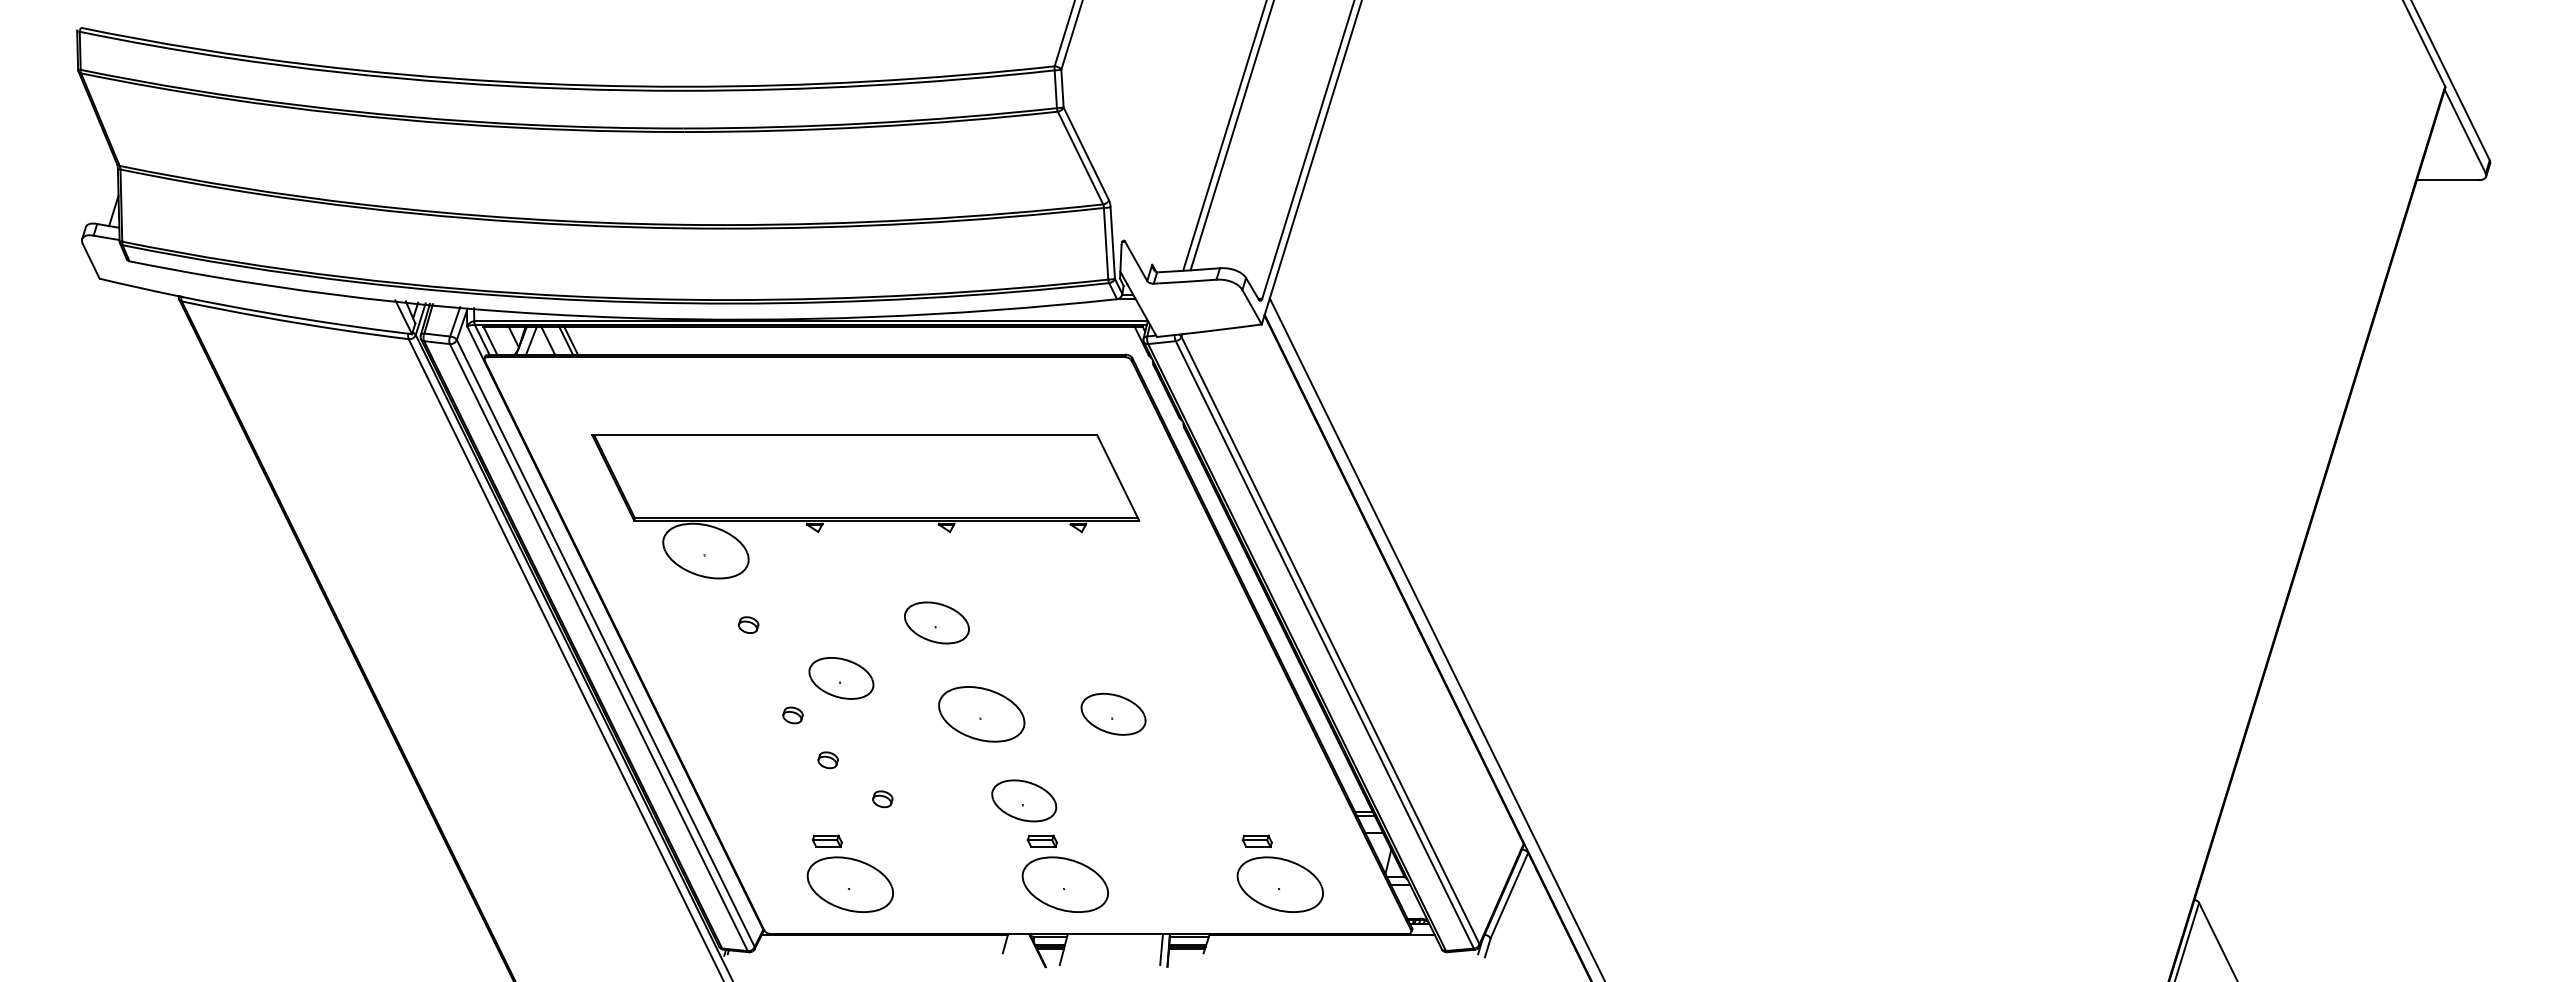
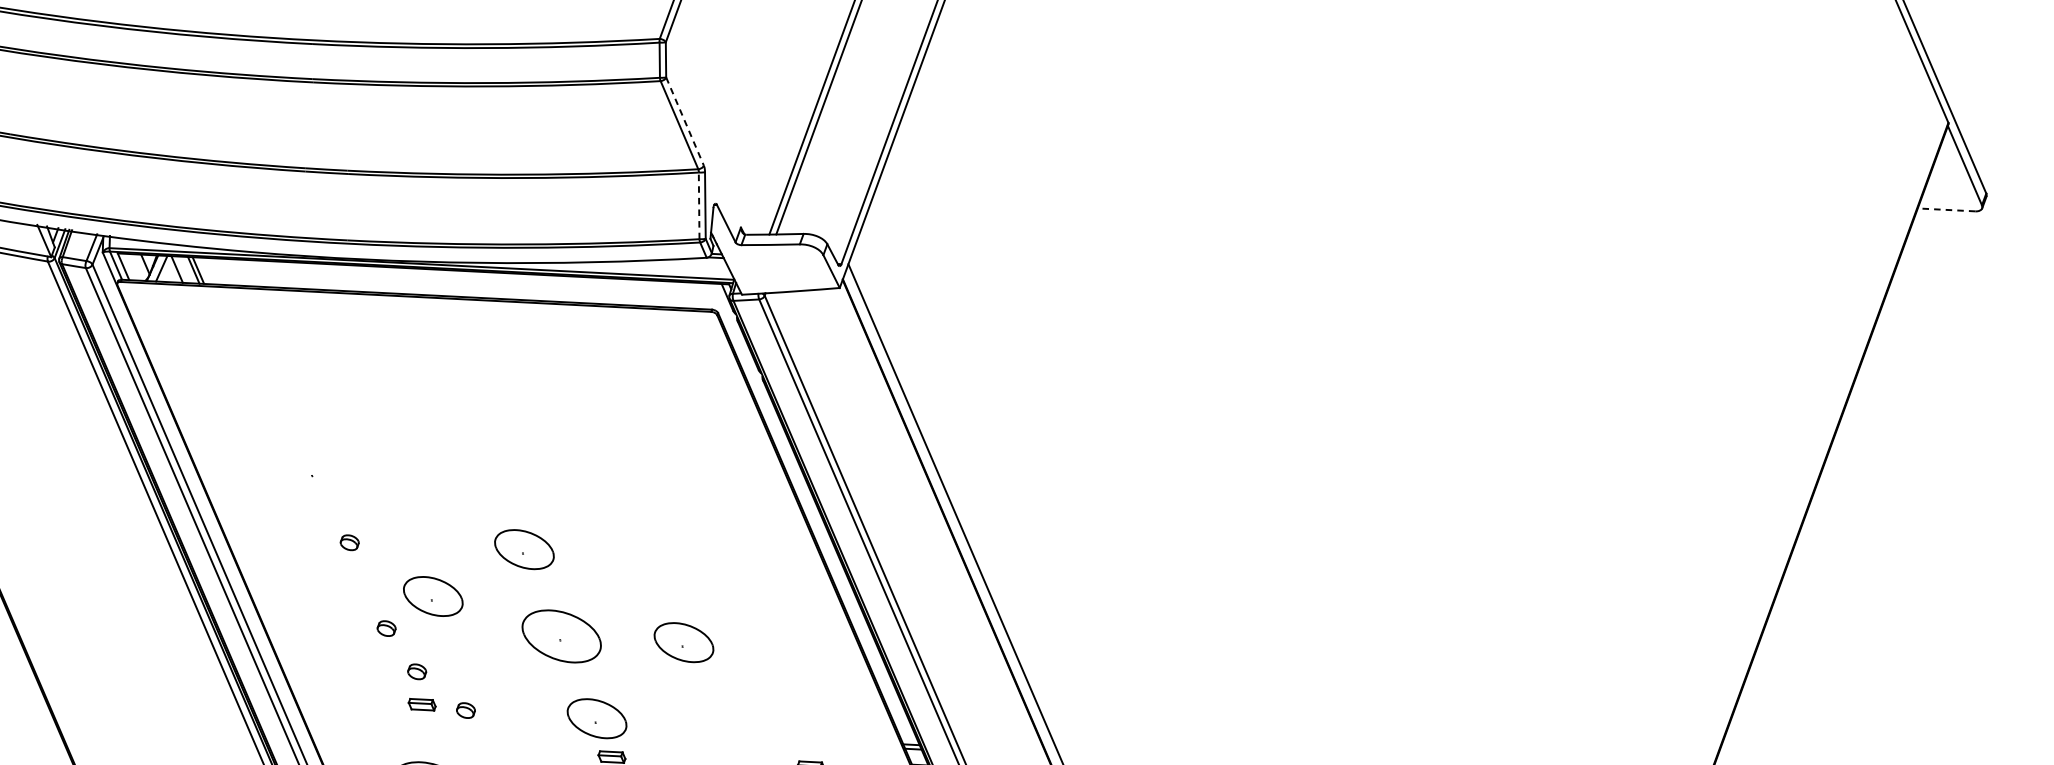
line: (1086, 153) -> (685, 121), solid -> dashed
line: (2447, 180) -> (1946, 210), solid -> dashed
line: (1106, 243) -> (699, 205), solid -> dashed
part: (865, 506) -> (463, 438), removed
part: (826, 840) -> (421, 703), moved

